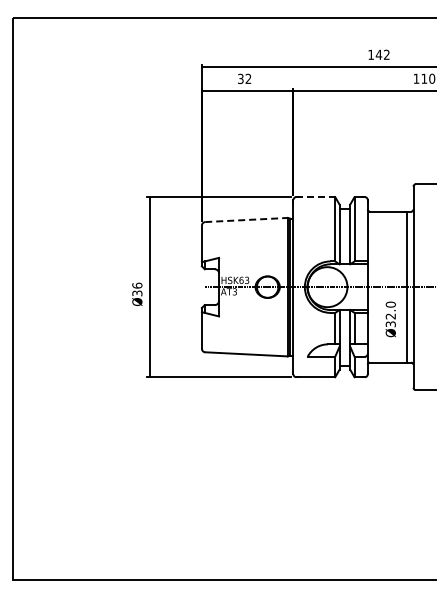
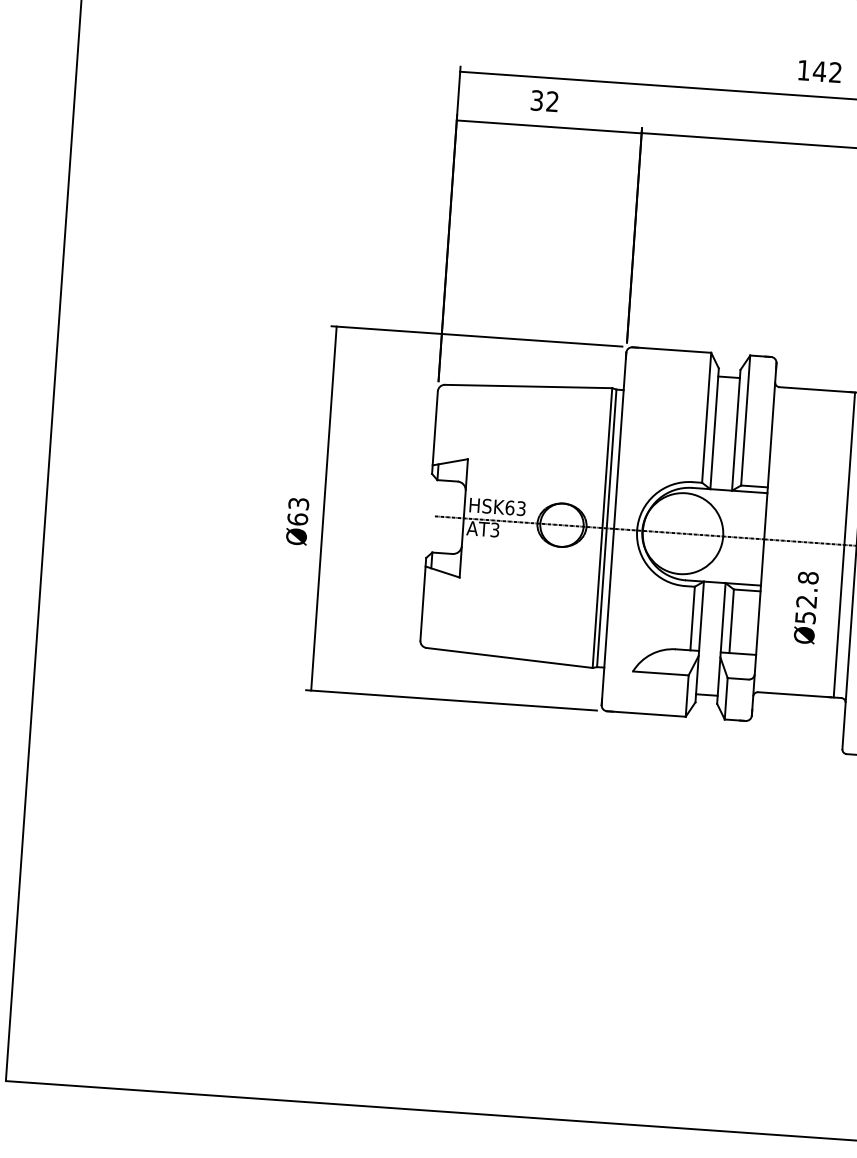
line: (316, 197) -> (673, 350), dashed -> solid
line: (246, 219) -> (528, 385), dashed -> solid
text: (137, 289) -> (298, 511), Ø36 -> Ø63
text: (390, 313) -> (806, 595), Ø32.0 -> Ø52.8

